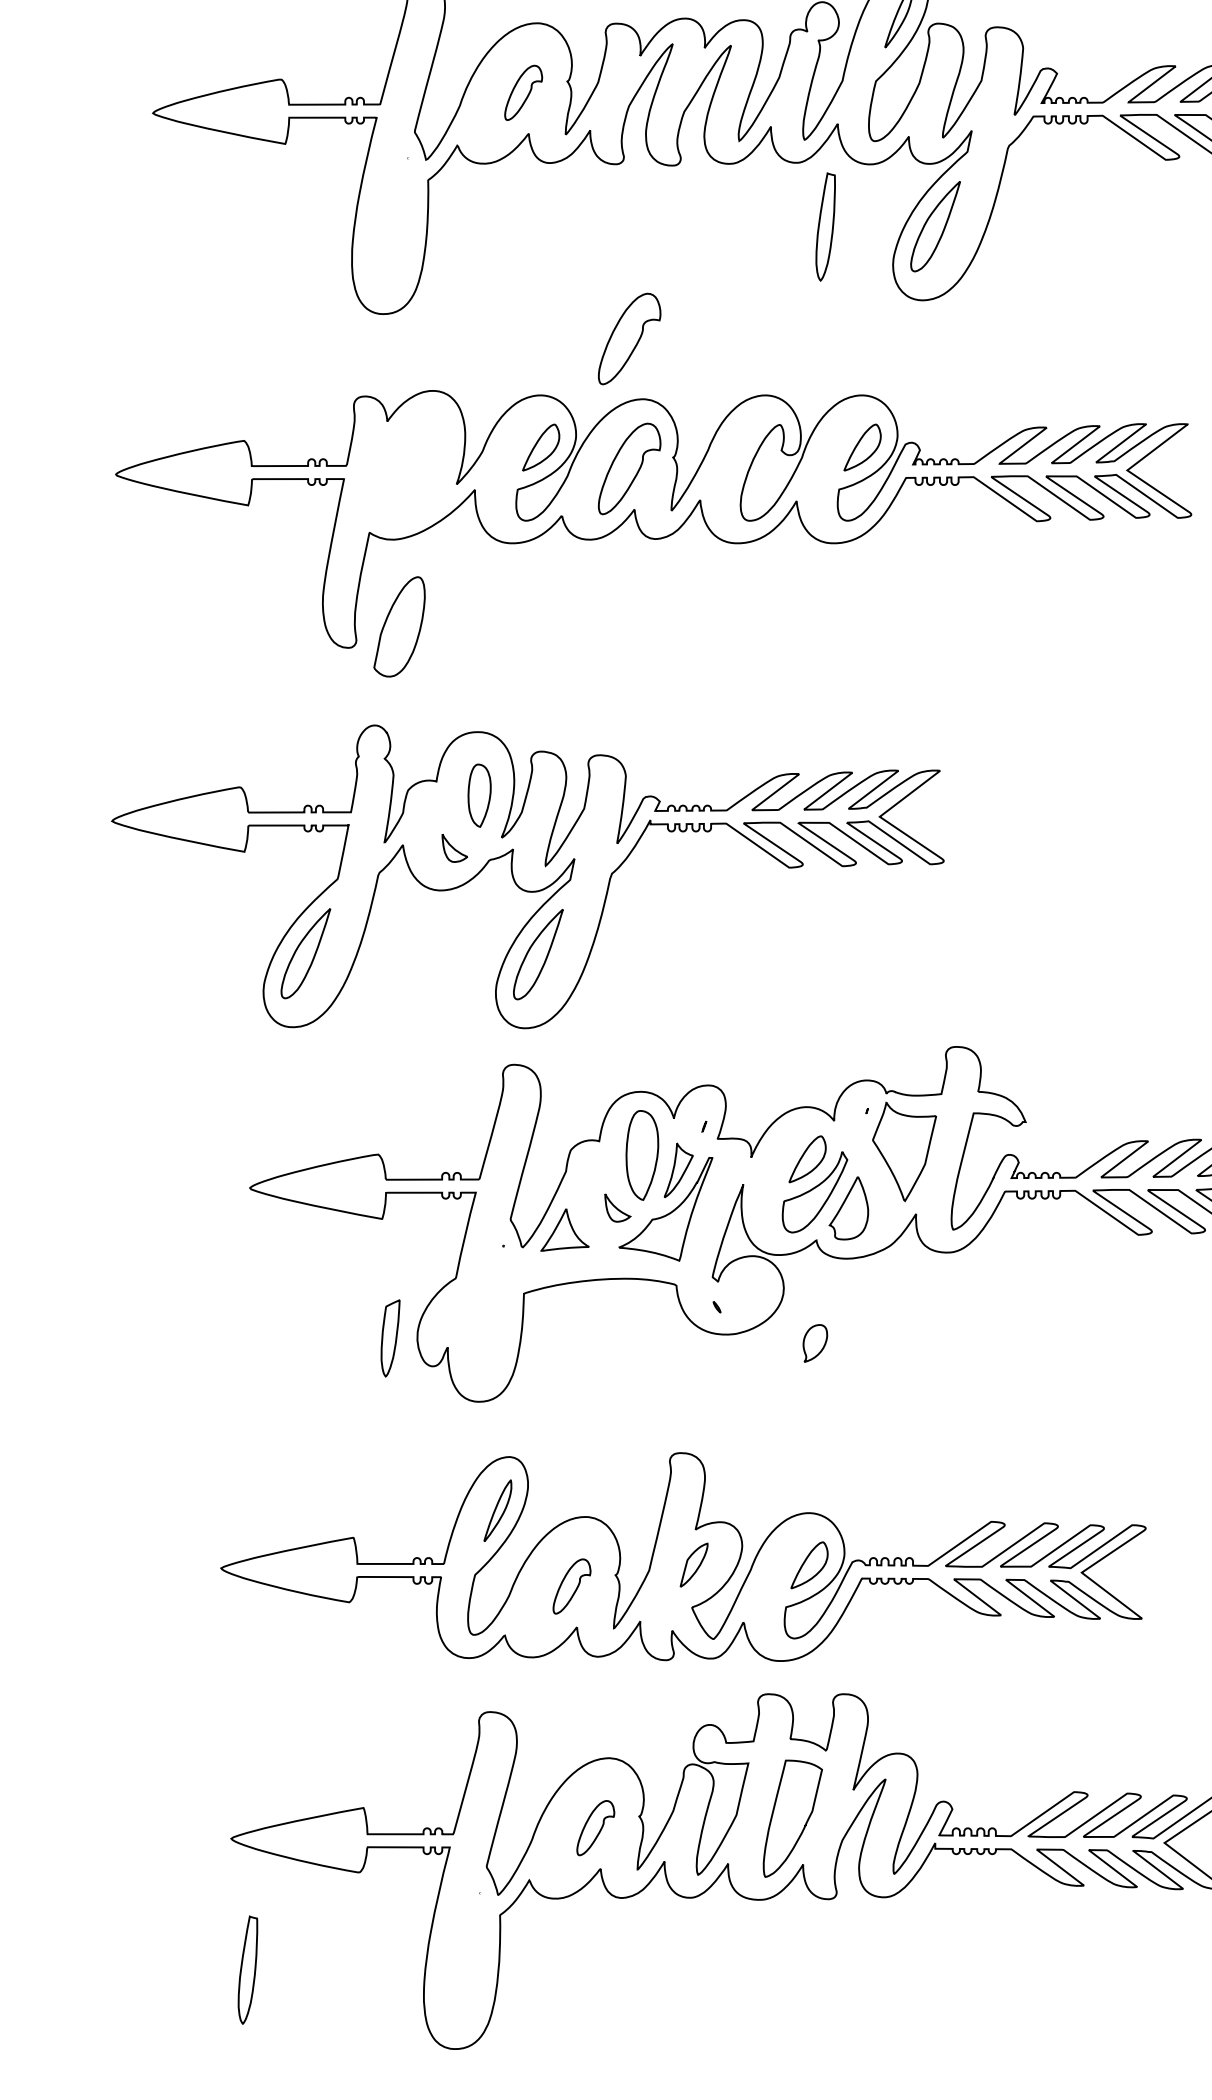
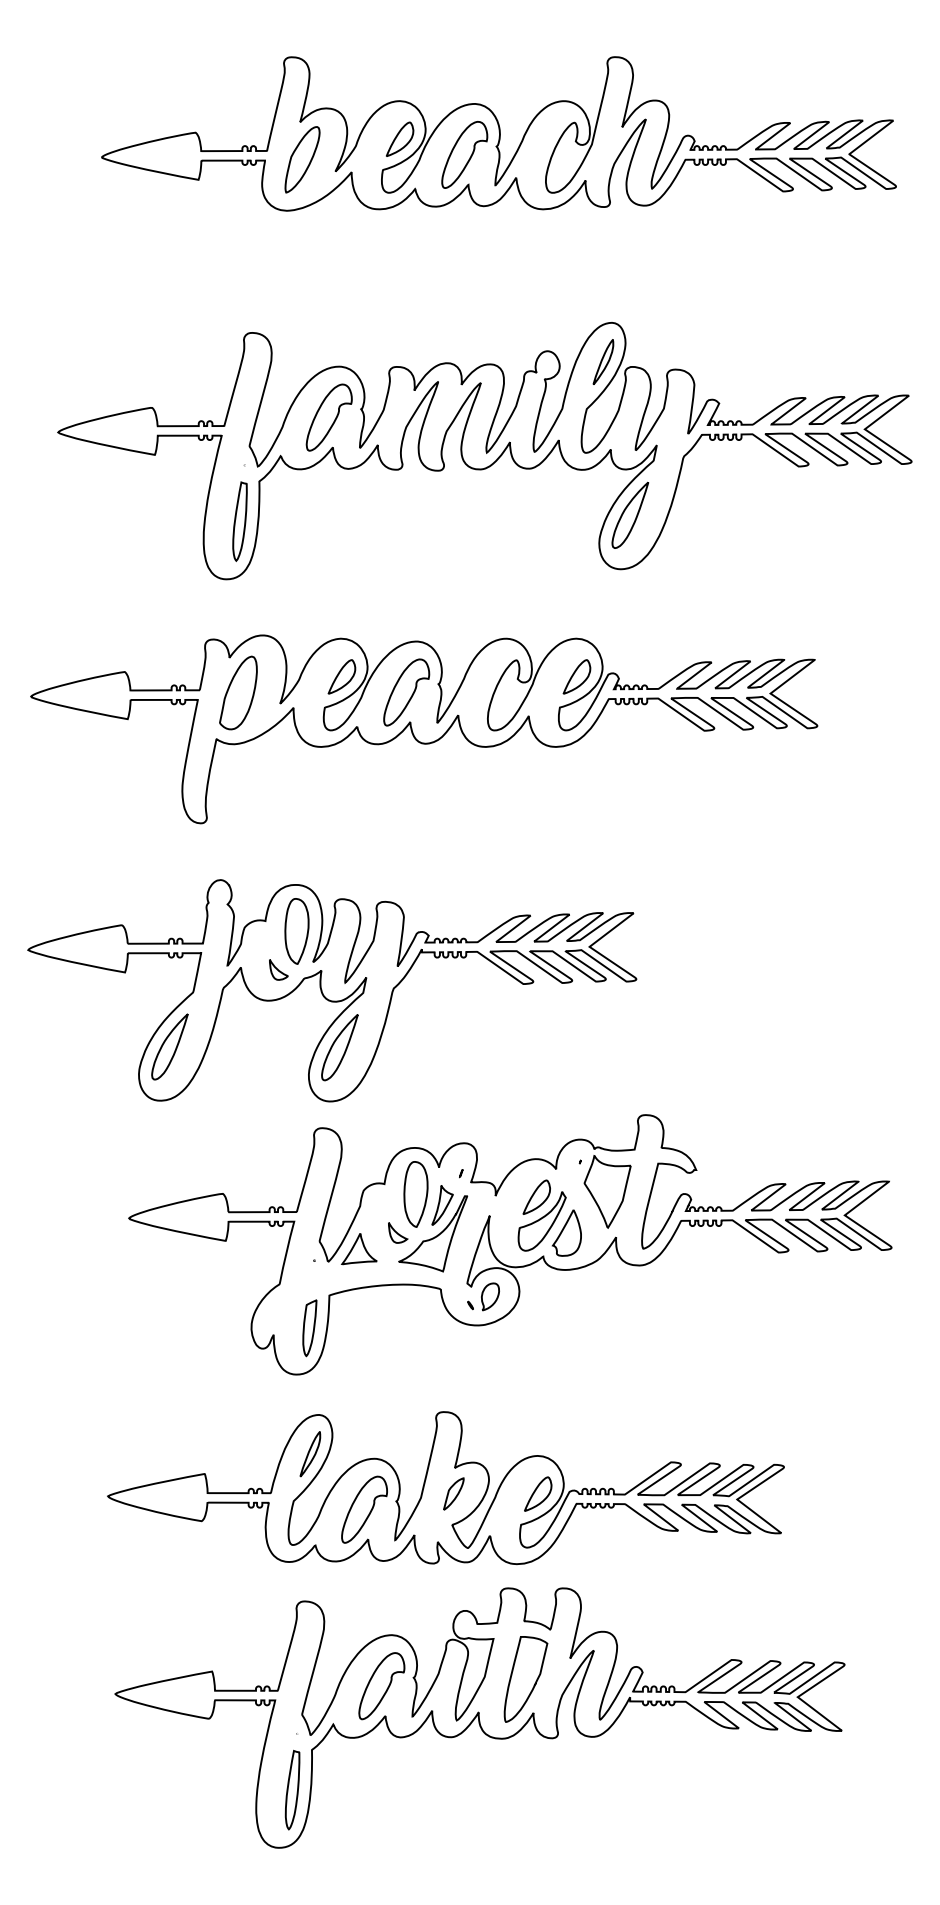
part: (522, 92) -> (328, 417), size x1.67
part: (824, 226) -> (239, 521), moved
part: (629, 338) -> (406, 597), removed
part: (399, 626) -> (238, 692), moved
part: (478, 795) -> (296, 931), size x1.43
part: (390, 1338) -> (309, 1328), moved
part: (815, 1342) -> (490, 1296), moved
part: (571, 1586) -> (364, 1509), size x1.67
part: (595, 1828) -> (381, 1686), size x1.67
part: (247, 1969) -> (292, 1789), moved

